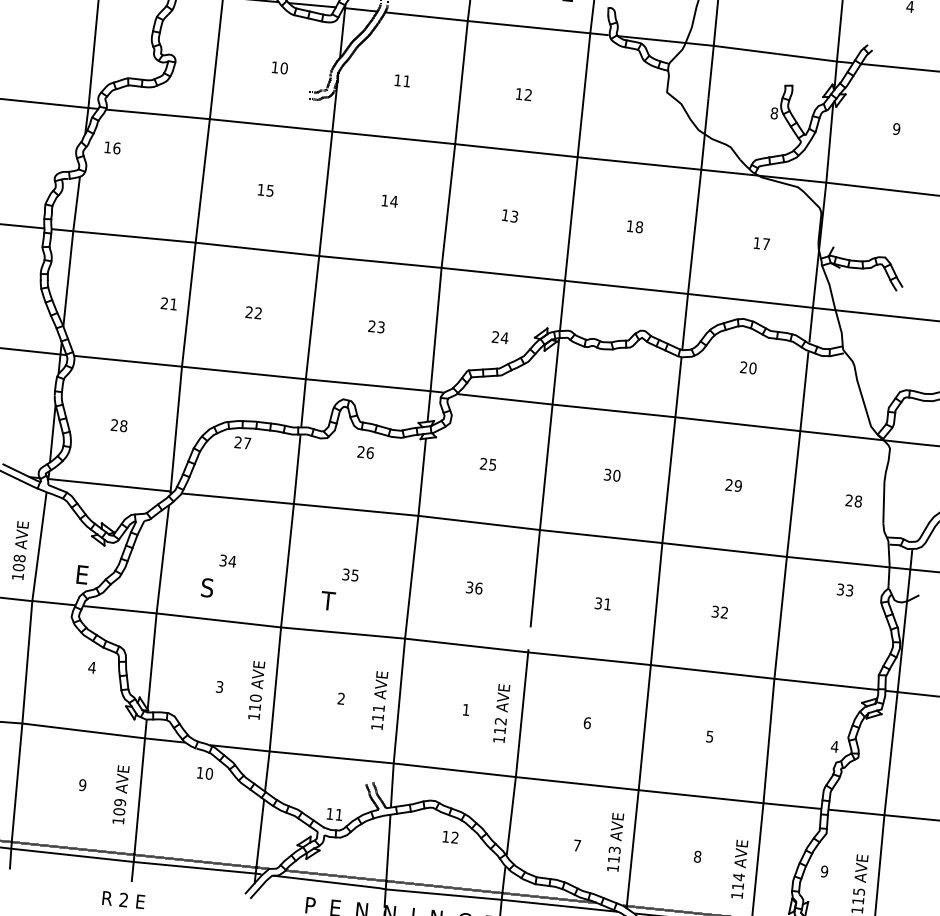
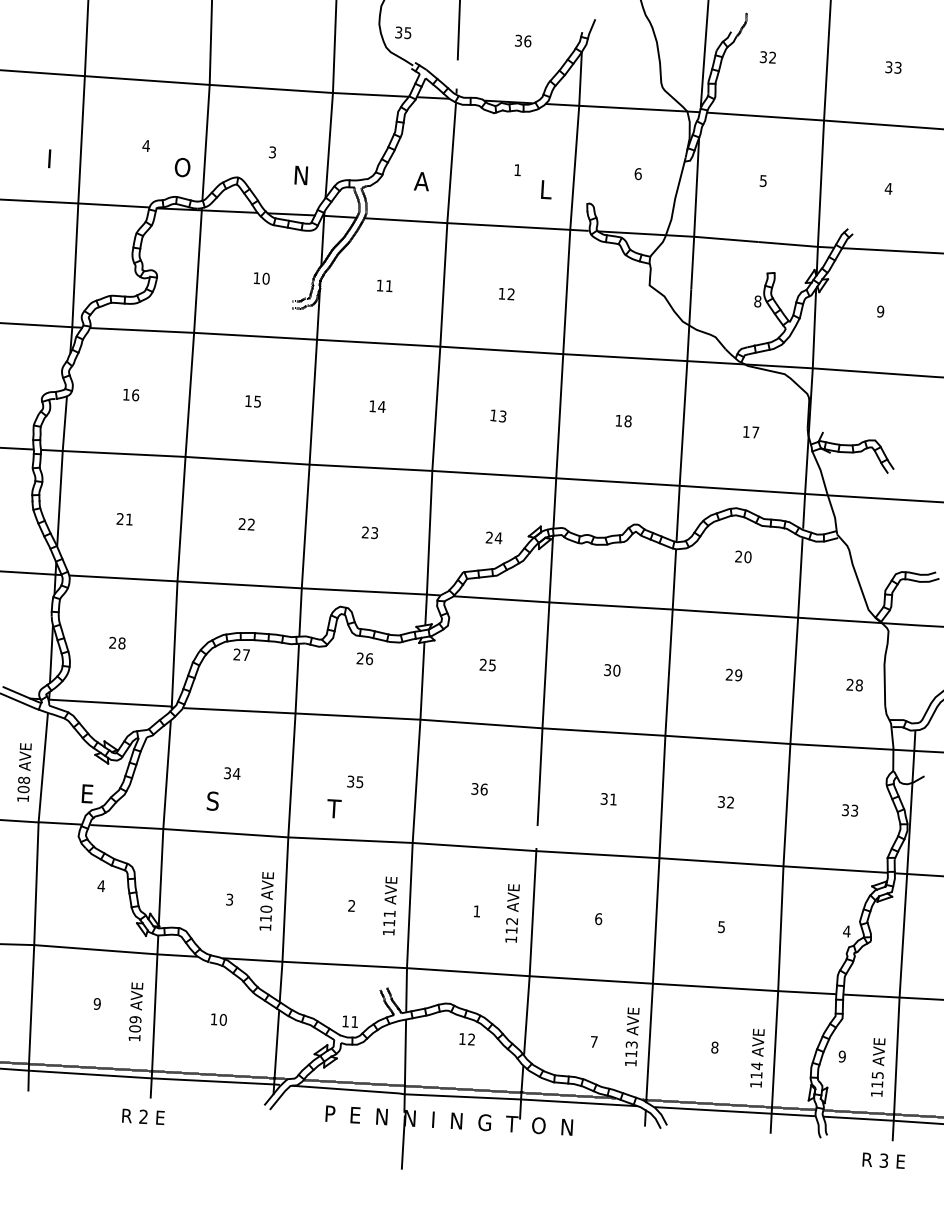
text: (112, 148) -> (131, 395), moved
text: (168, 304) -> (124, 519), moved
text: (844, 590) -> (849, 810), moved
text: (204, 773) -> (218, 1019), moved

